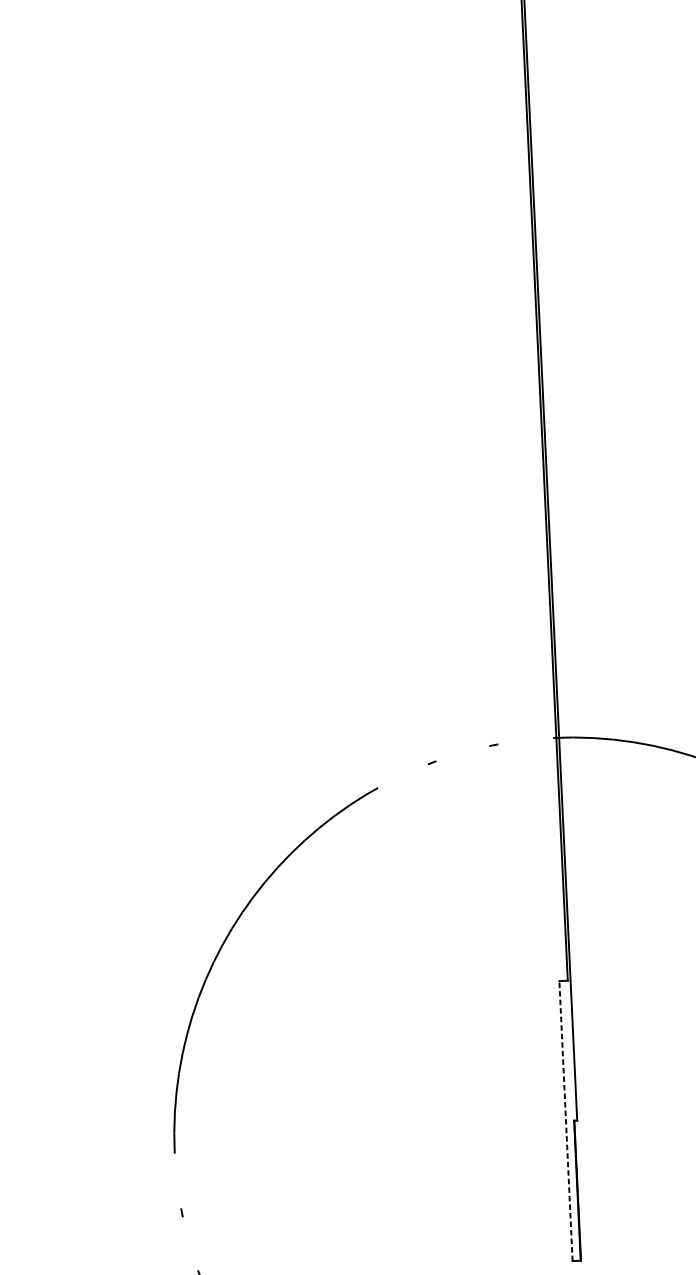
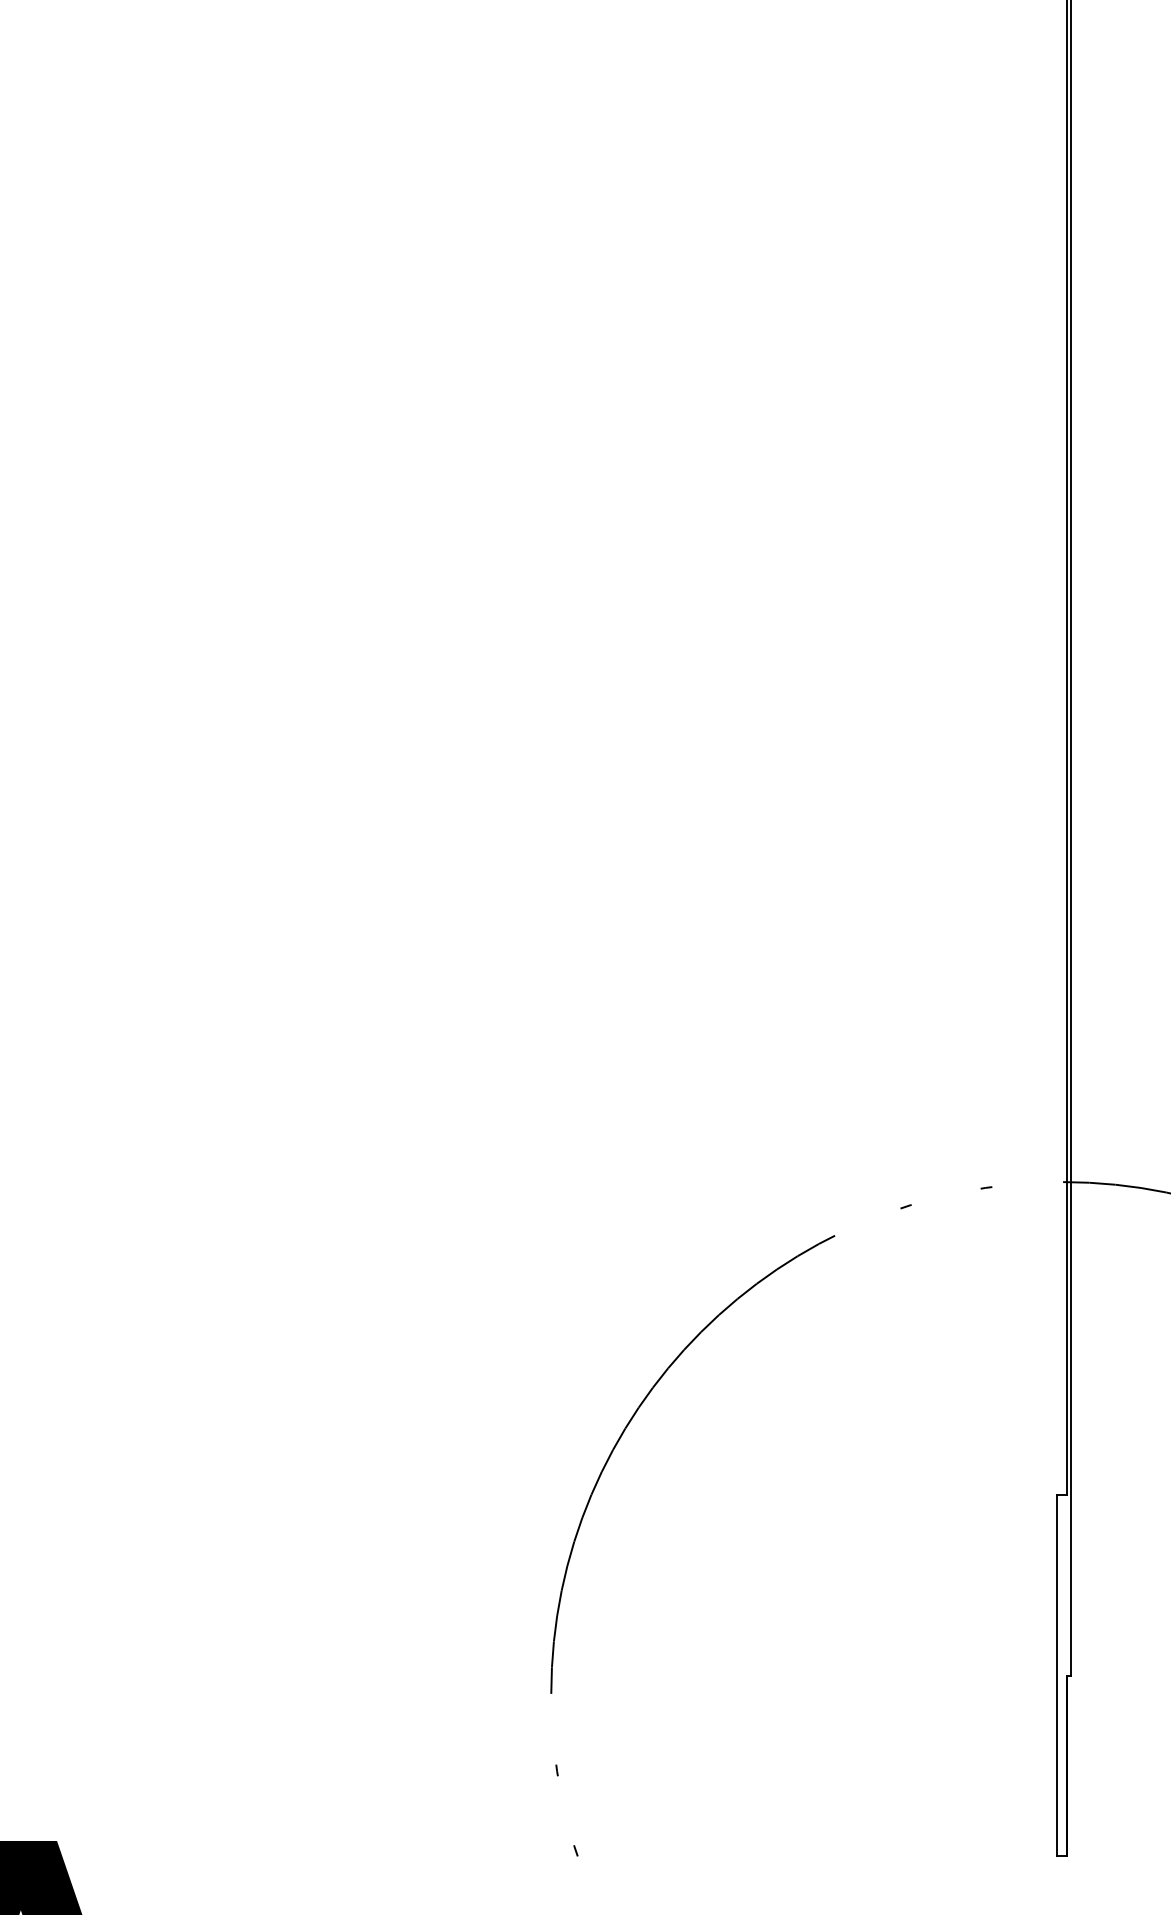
line: (565, 1120) -> (1056, 1675), dashed -> solid

